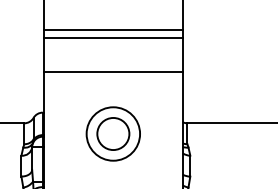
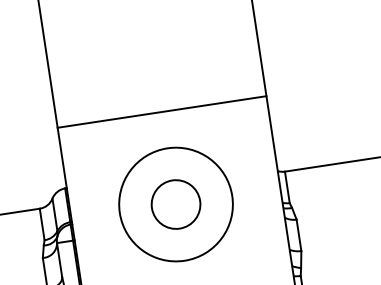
line: (112, 29) -> (151, 47), removed
line: (112, 37) -> (152, 59), removed
circle: (113, 133) -> (176, 203), size x1.4

